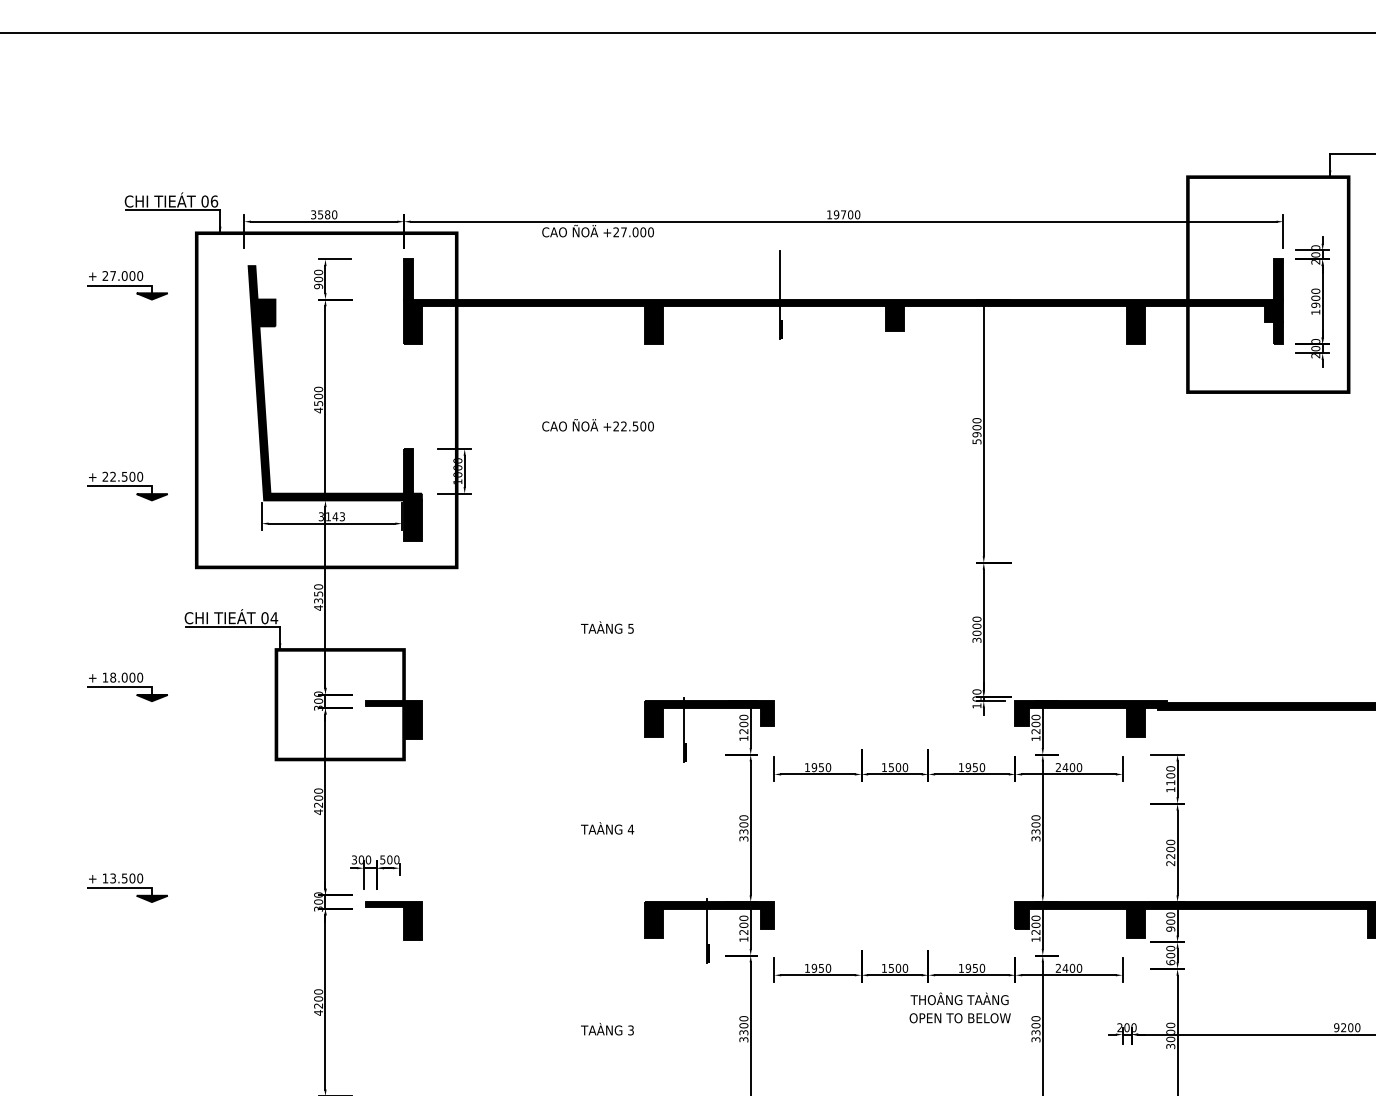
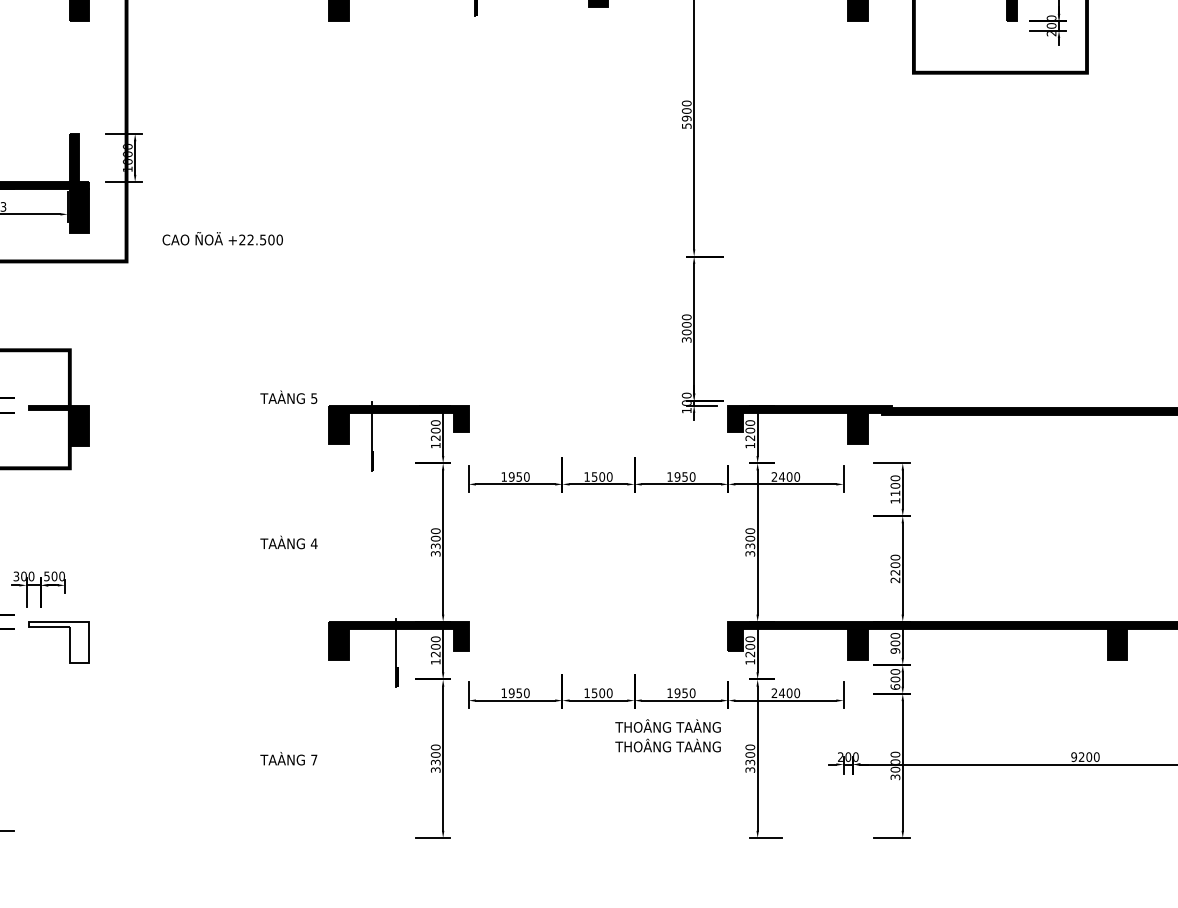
text: (597, 425) -> (222, 238), moved
text: (607, 627) -> (288, 397), moved
fill: (393, 920) -> (58, 641), removed
text: (959, 1016) -> (667, 745), OPEN TO BELOW -> THOÂNG TAÀNG
text: (630, 1030) -> (313, 760), 3 -> 7

